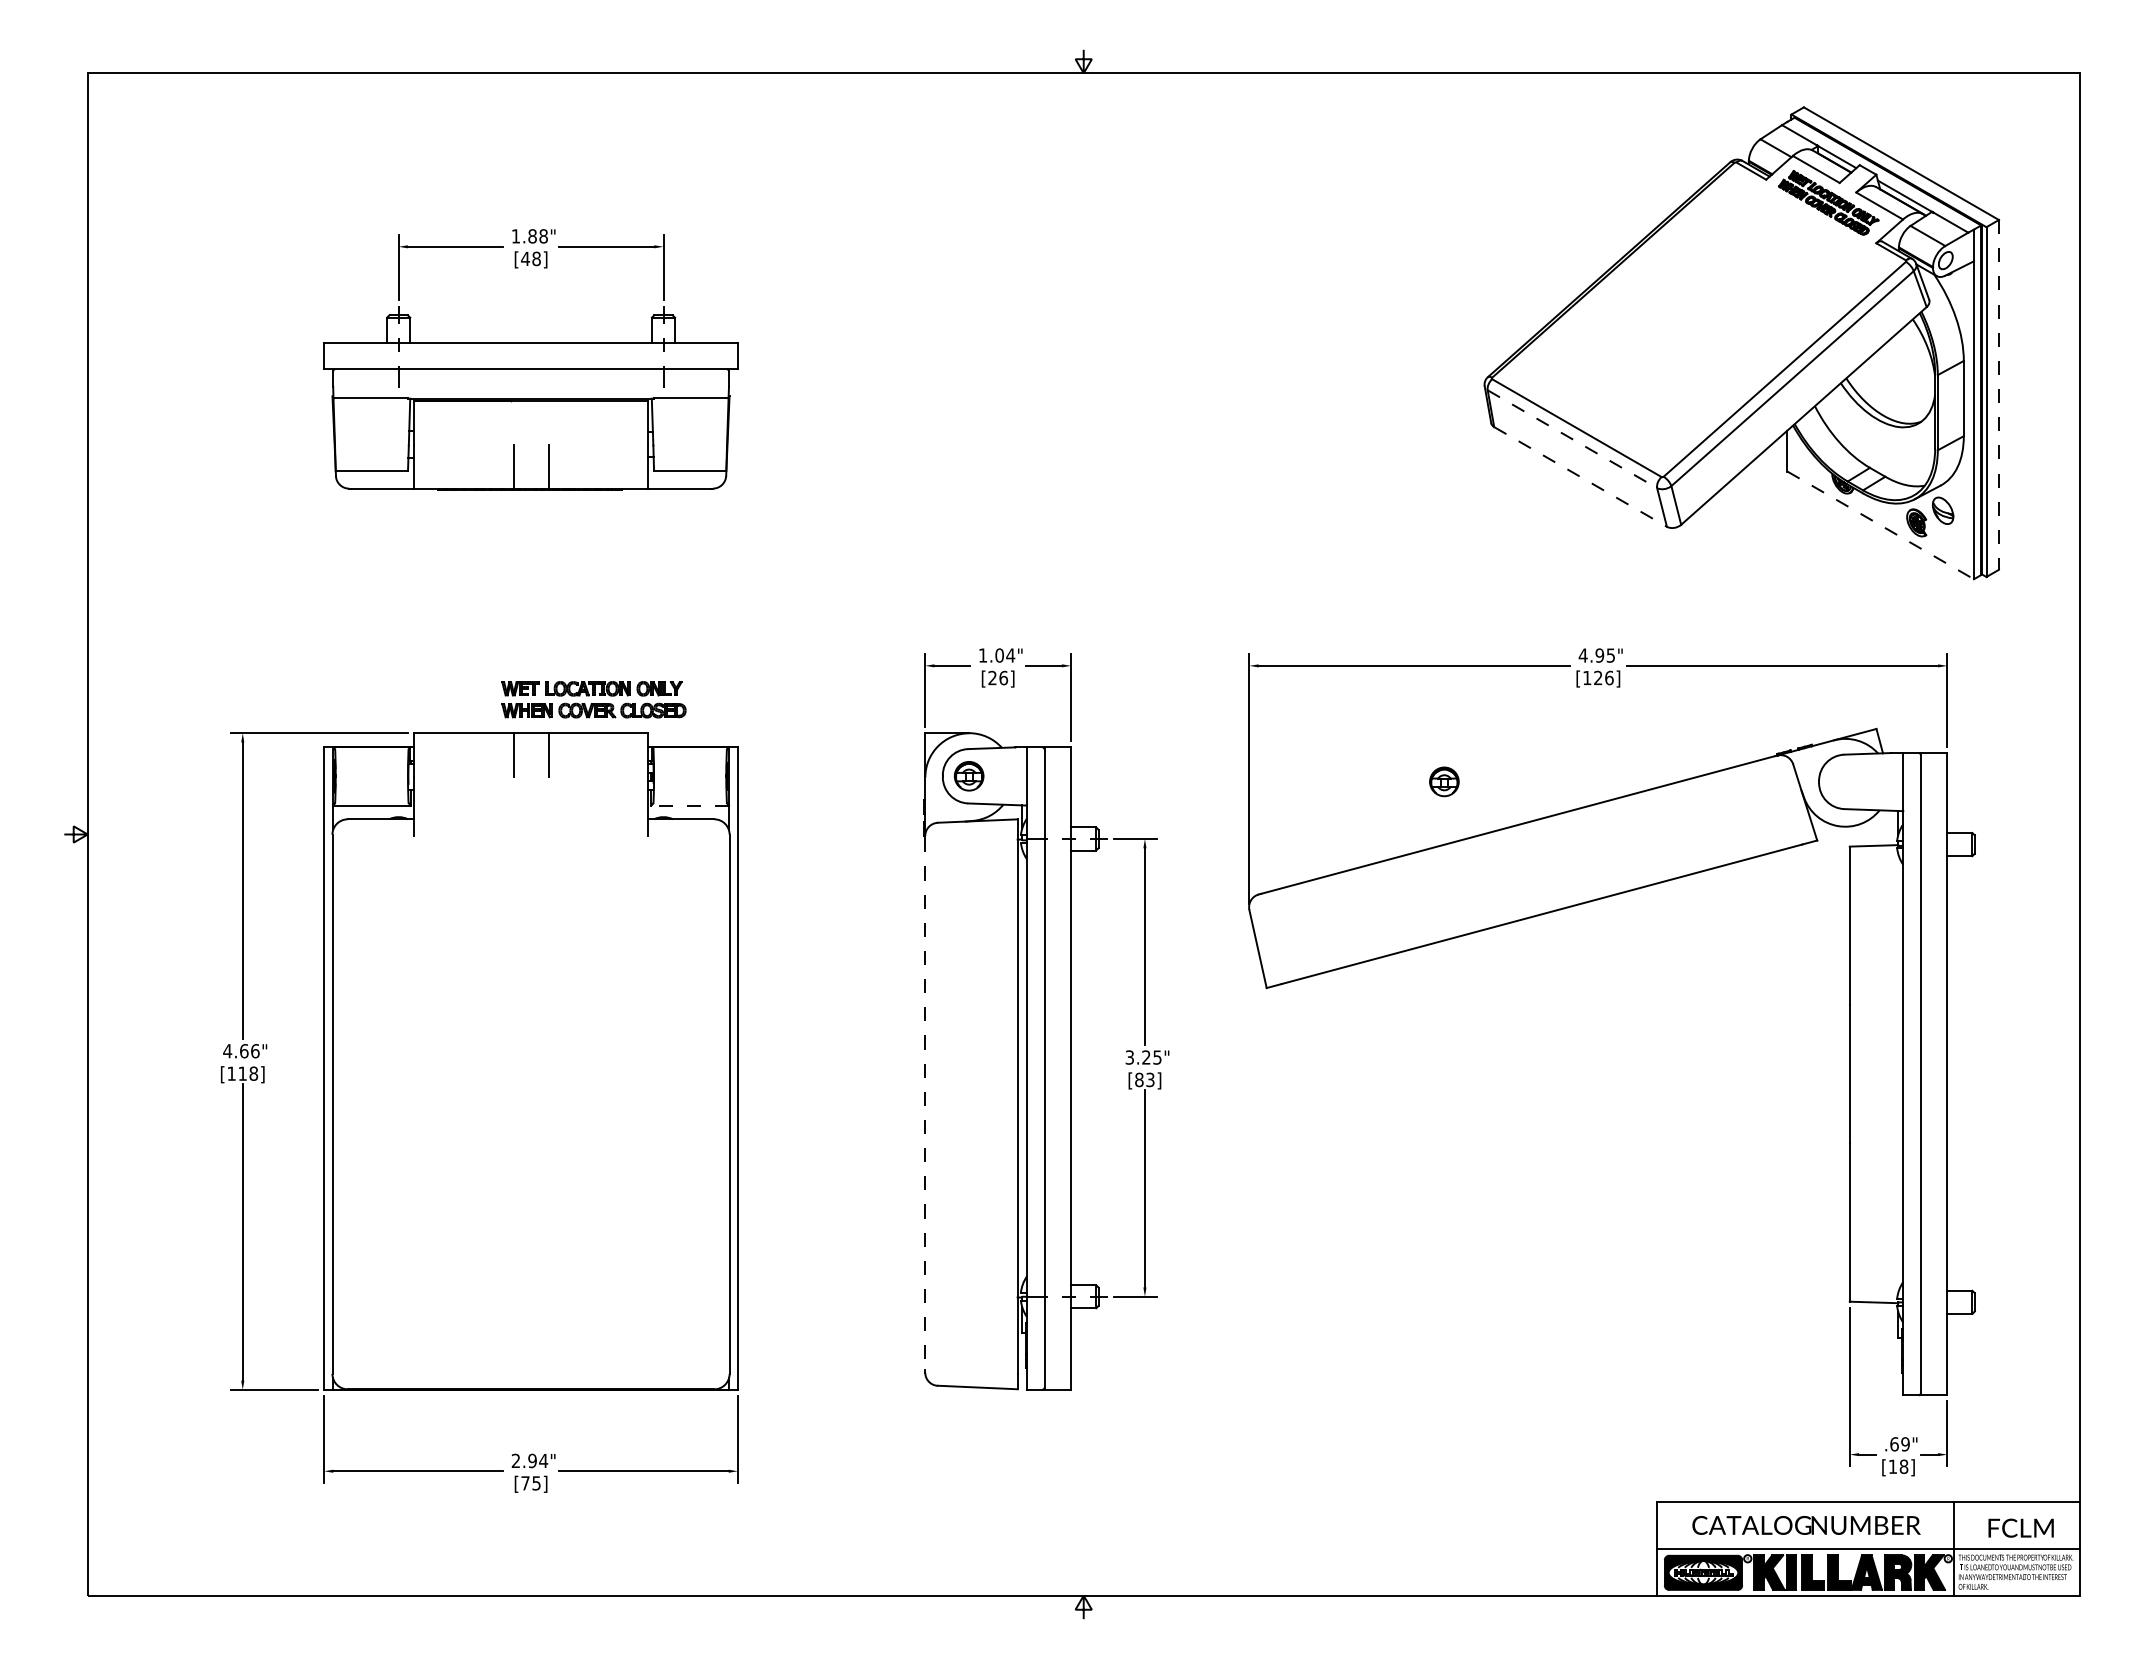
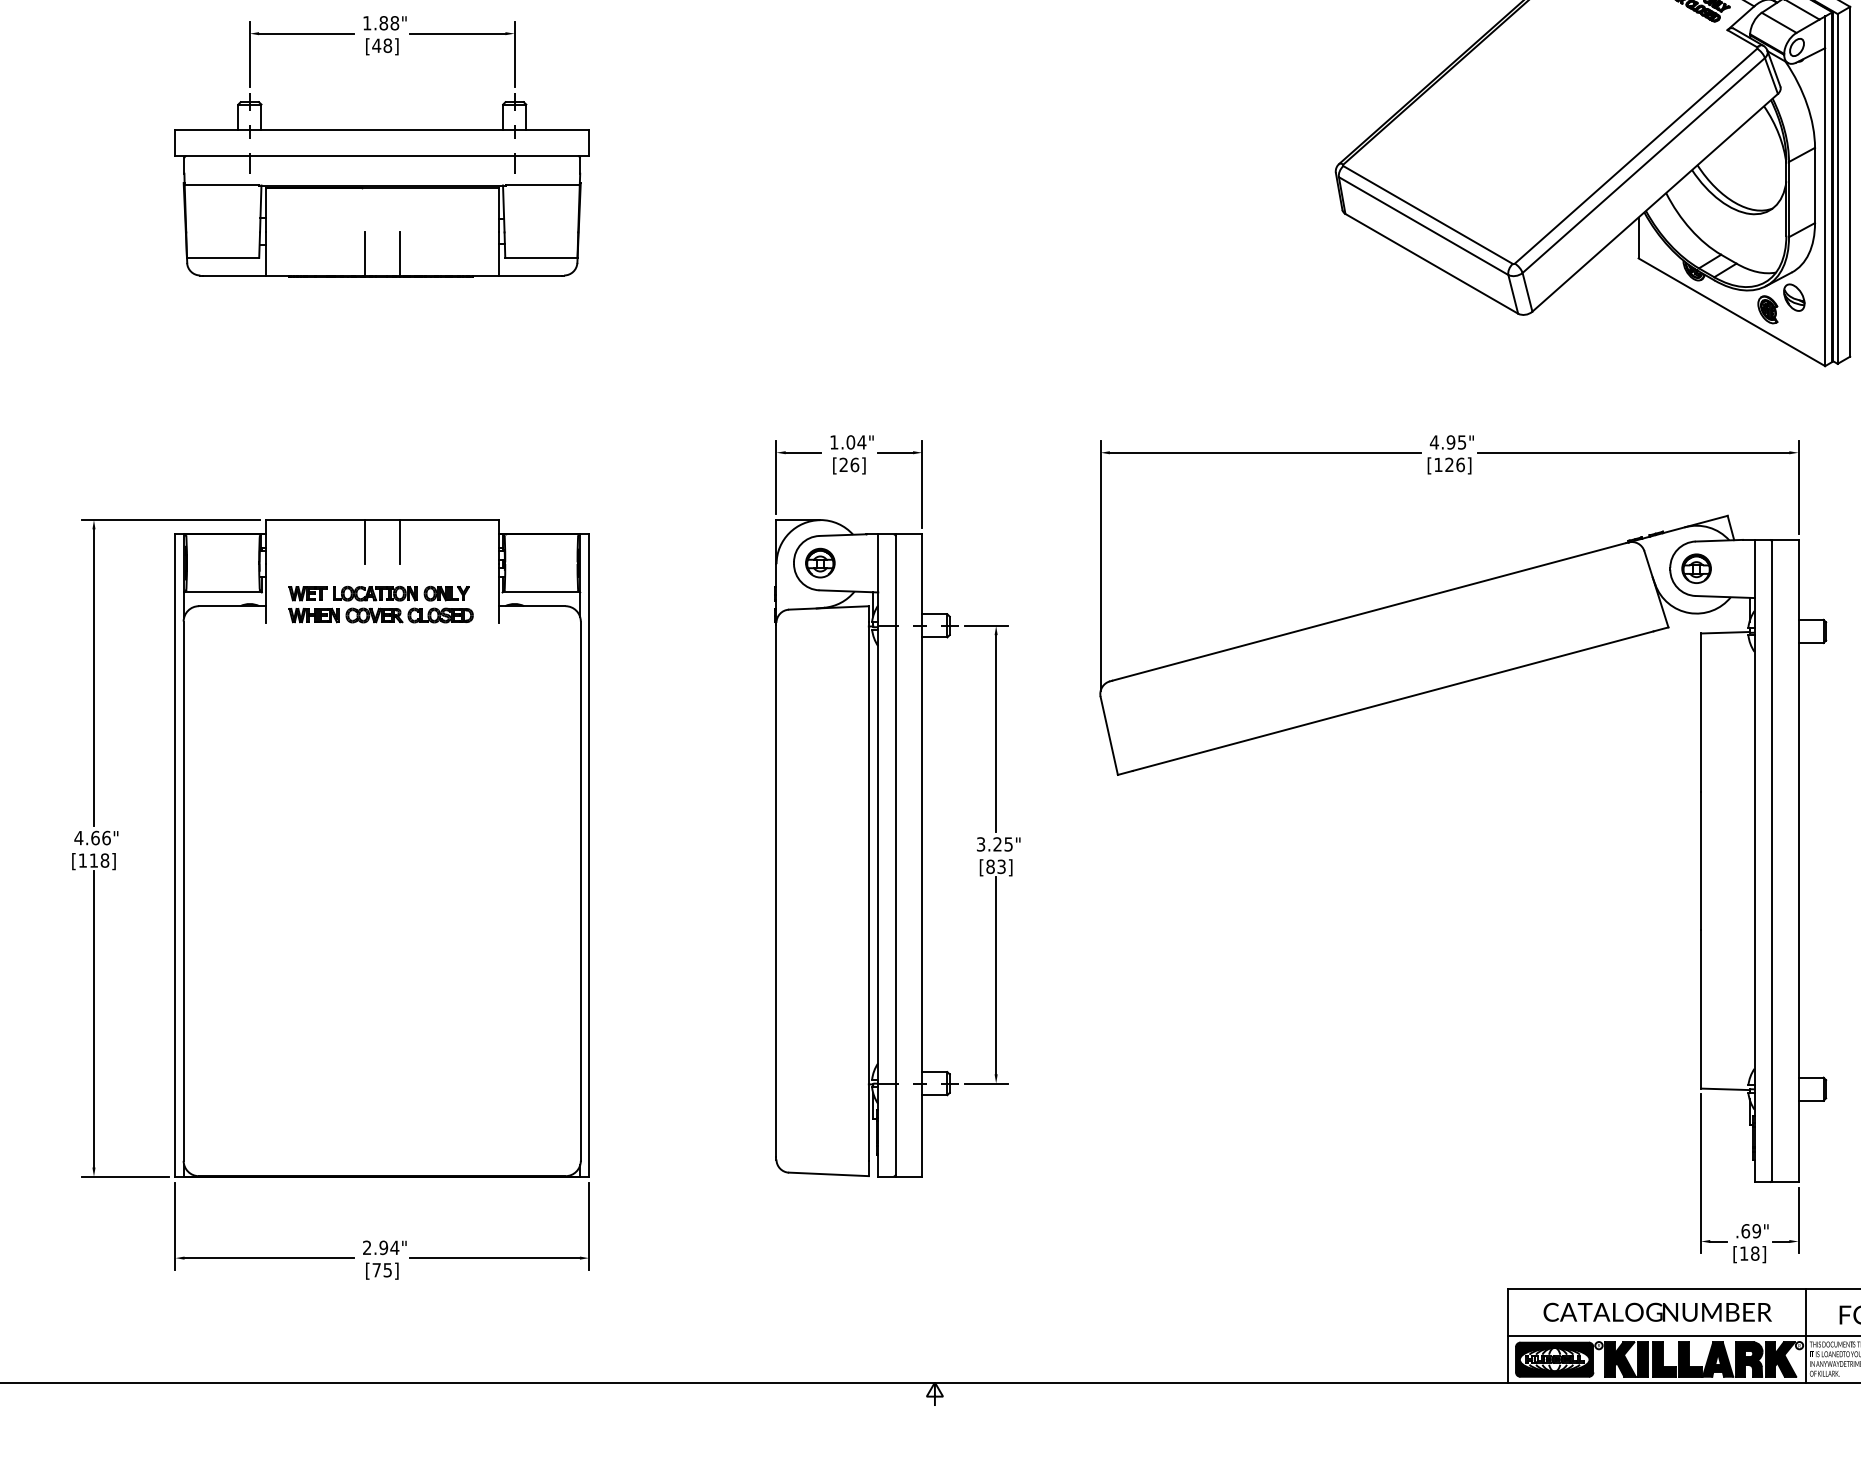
line: (1998, 394) -> (1849, 181), dashed -> solid
line: (1572, 439) -> (1423, 226), dashed -> solid
line: (1580, 476) -> (1431, 263), dashed -> solid
line: (1880, 525) -> (1731, 312), dashed -> solid
part: (593, 699) -> (380, 604), moved
part: (1444, 781) -> (1696, 568), moved
line: (690, 805) -> (541, 592), dashed -> solid
line: (925, 1104) -> (776, 891), dashed -> solid

